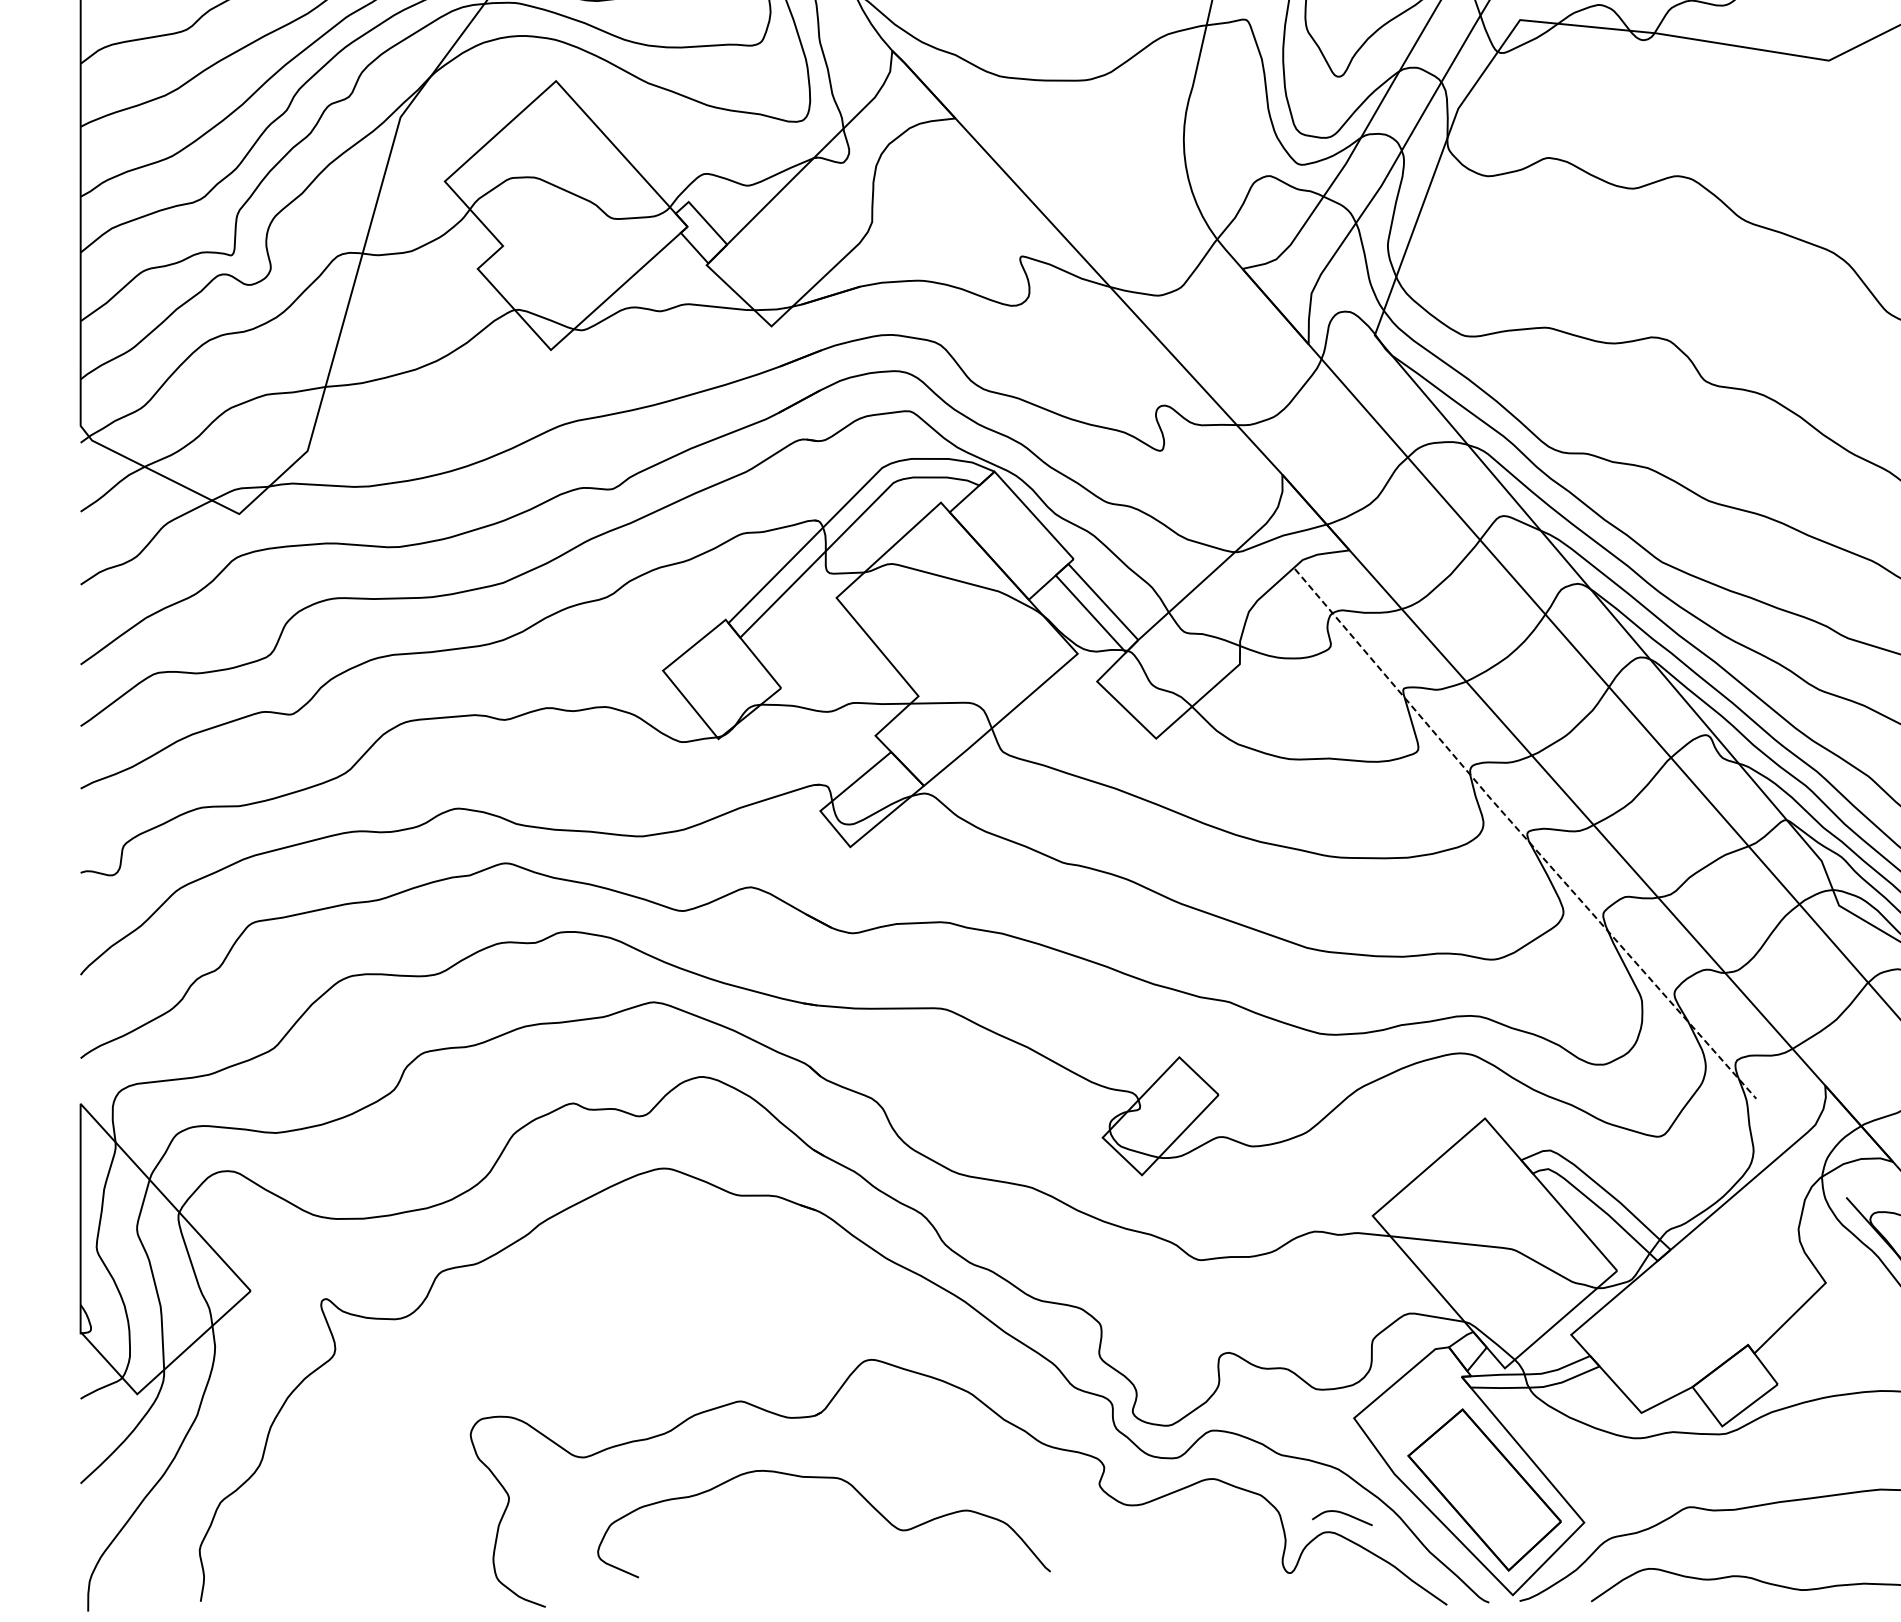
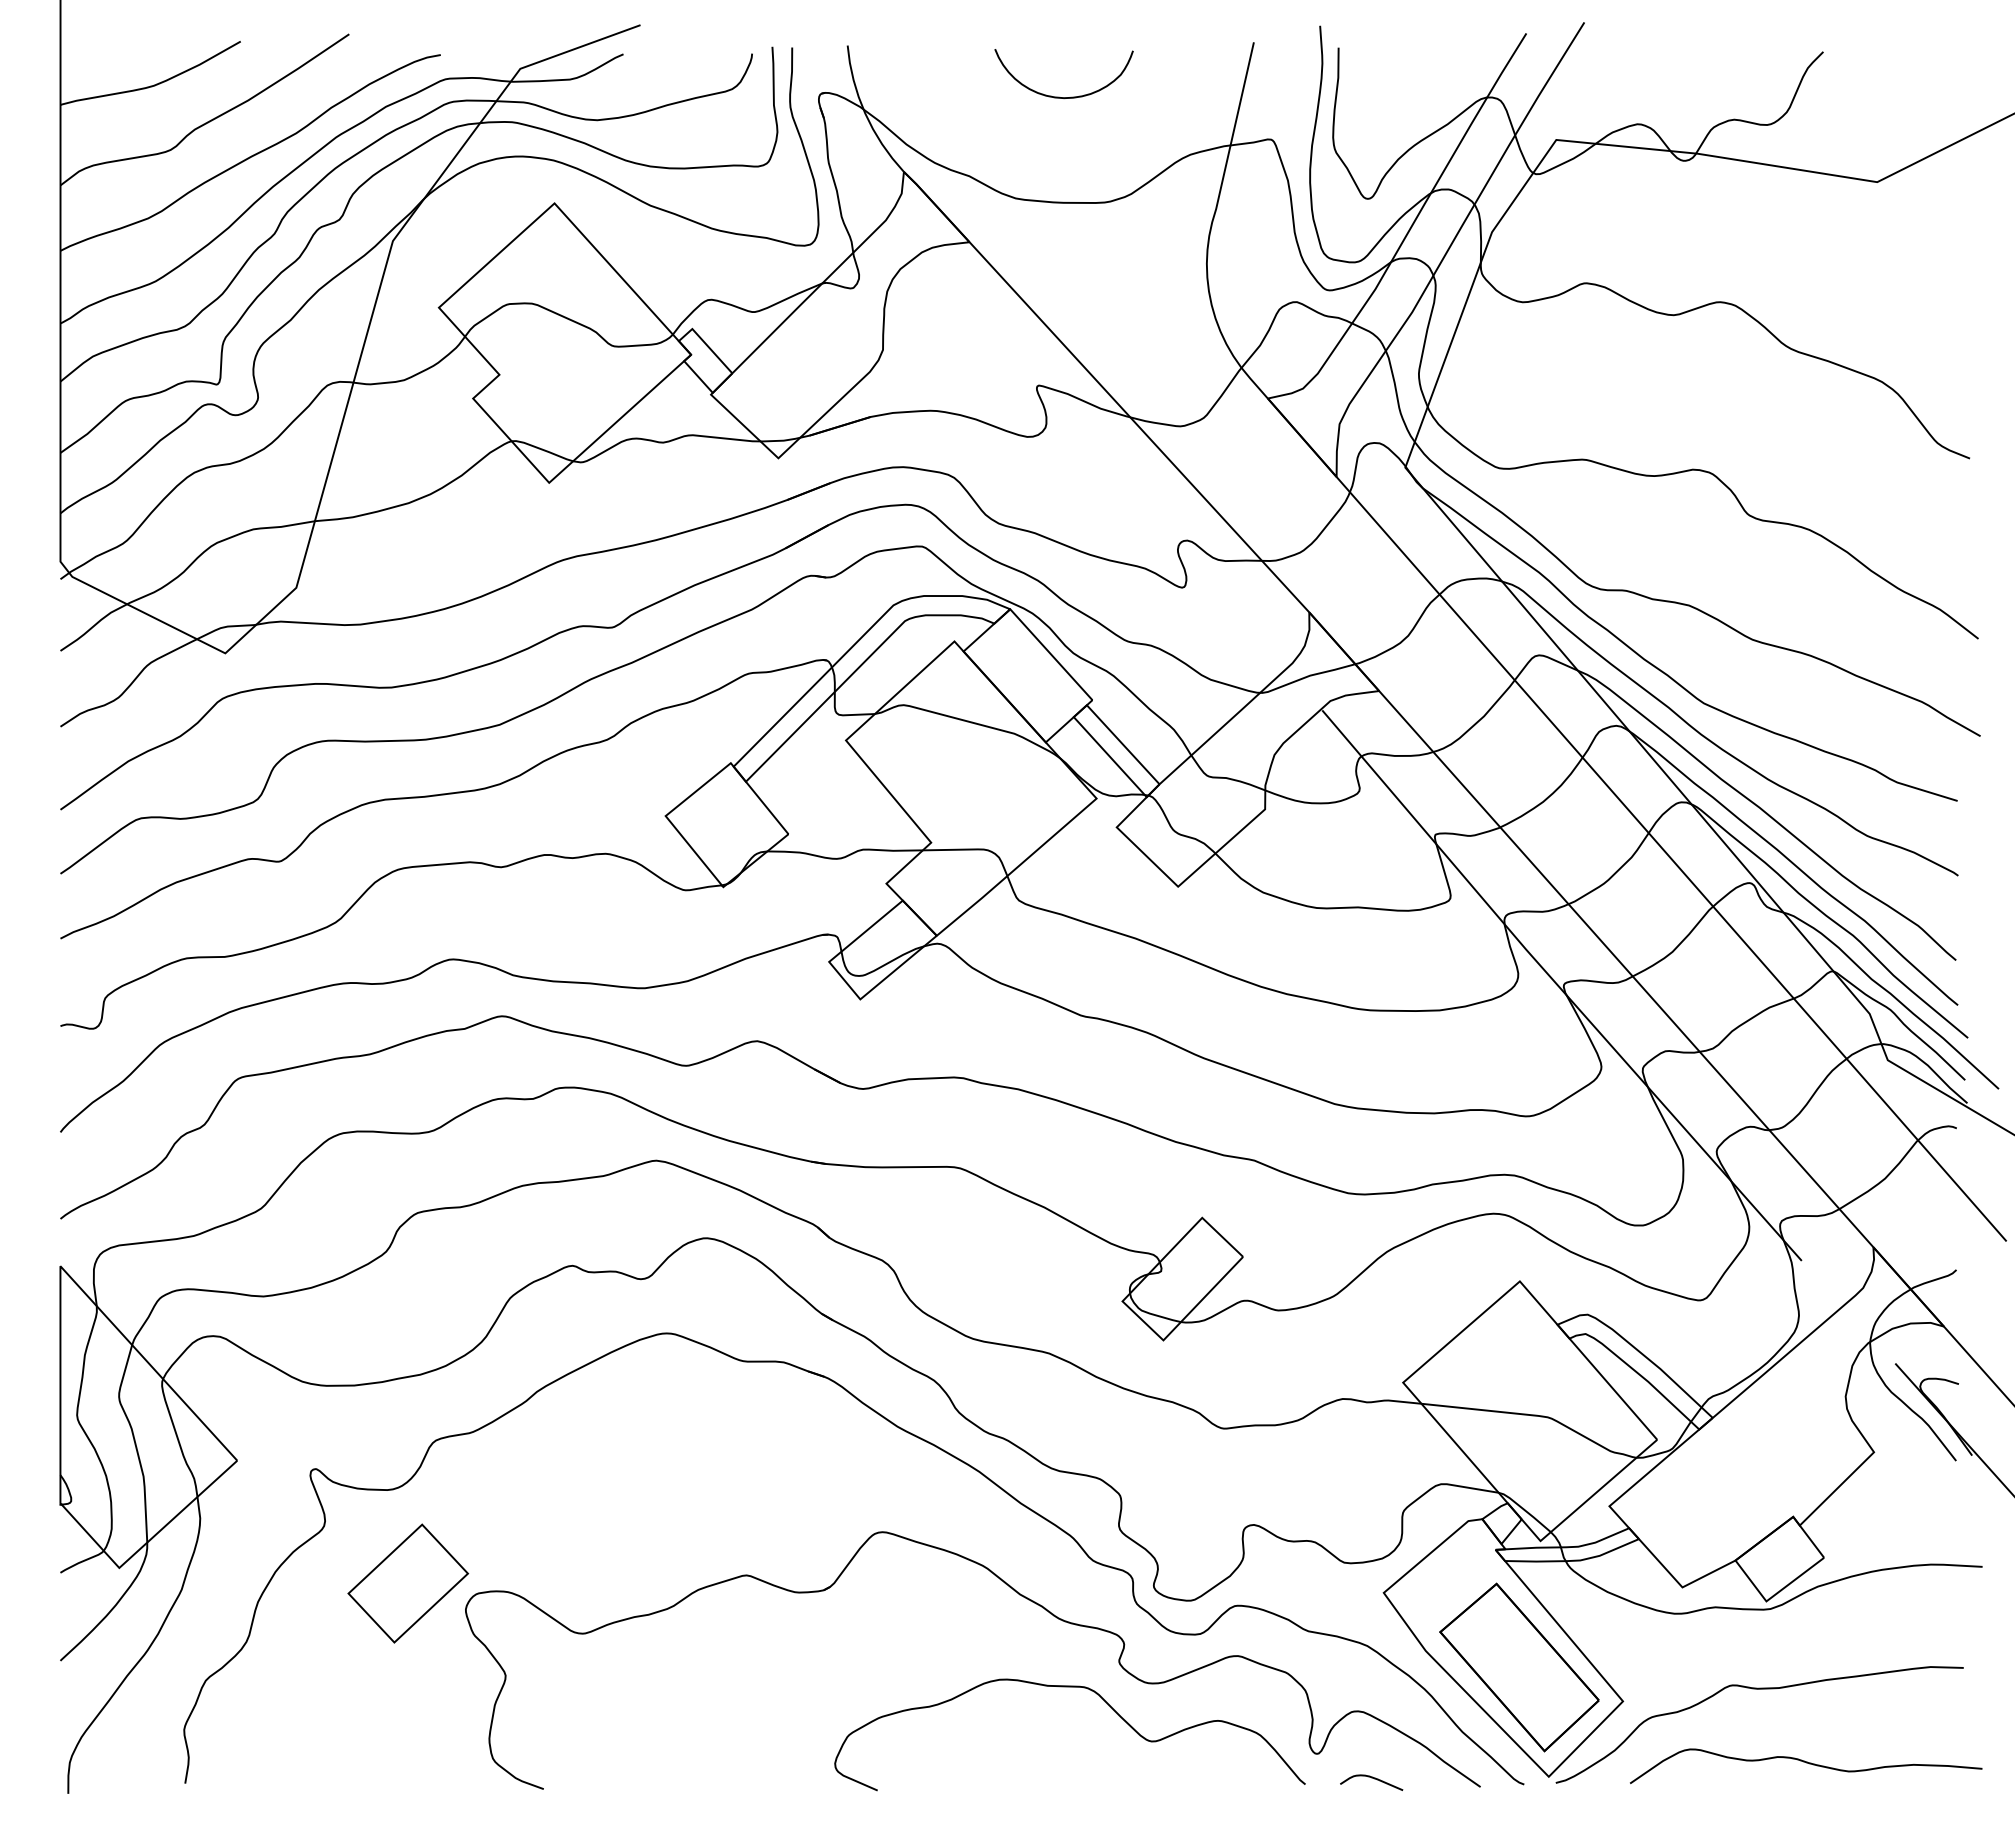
line: (1523, 835) -> (1559, 987), dashed -> solid
part: (415, 1409) -> (408, 1583), added
curve: (823, 1478) -> (1069, 1687), moved
curve: (1342, 1514) -> (1371, 1778), moved

